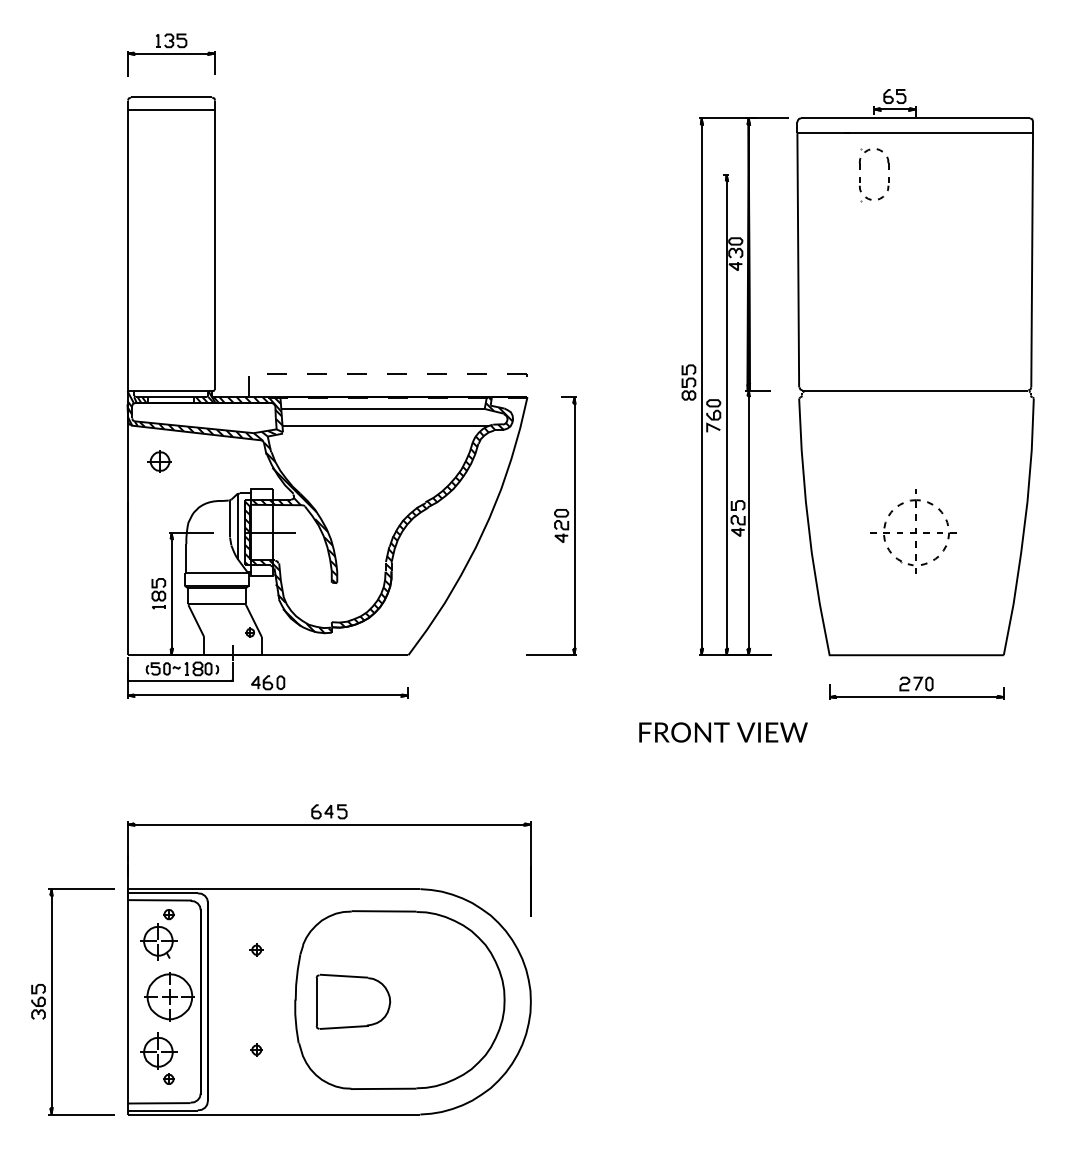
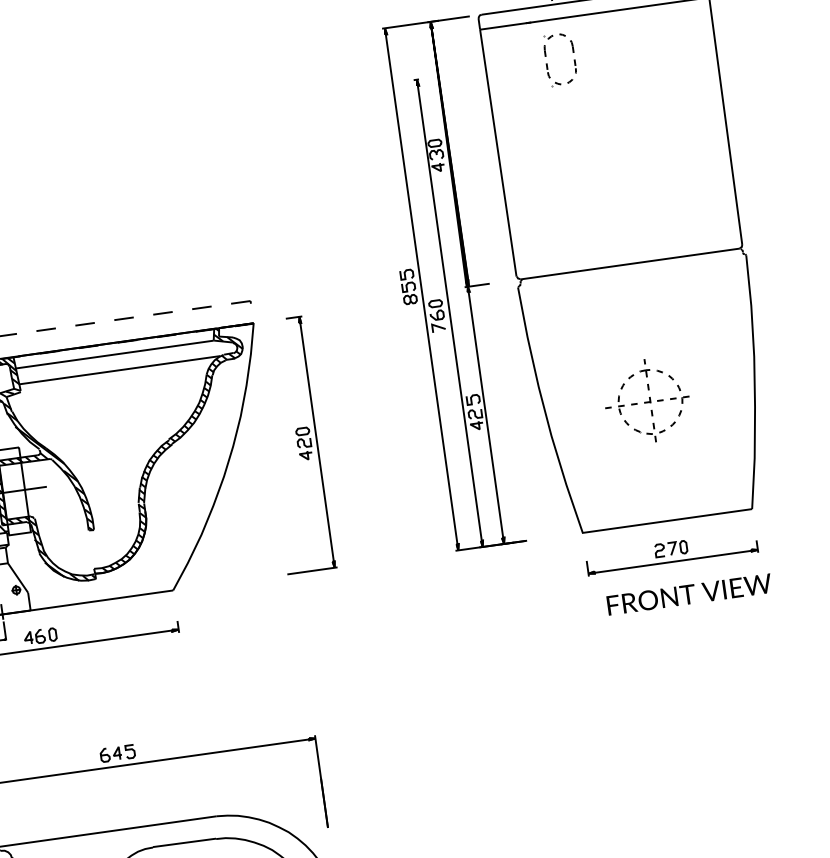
text: (723, 732) -> (689, 594), moved

